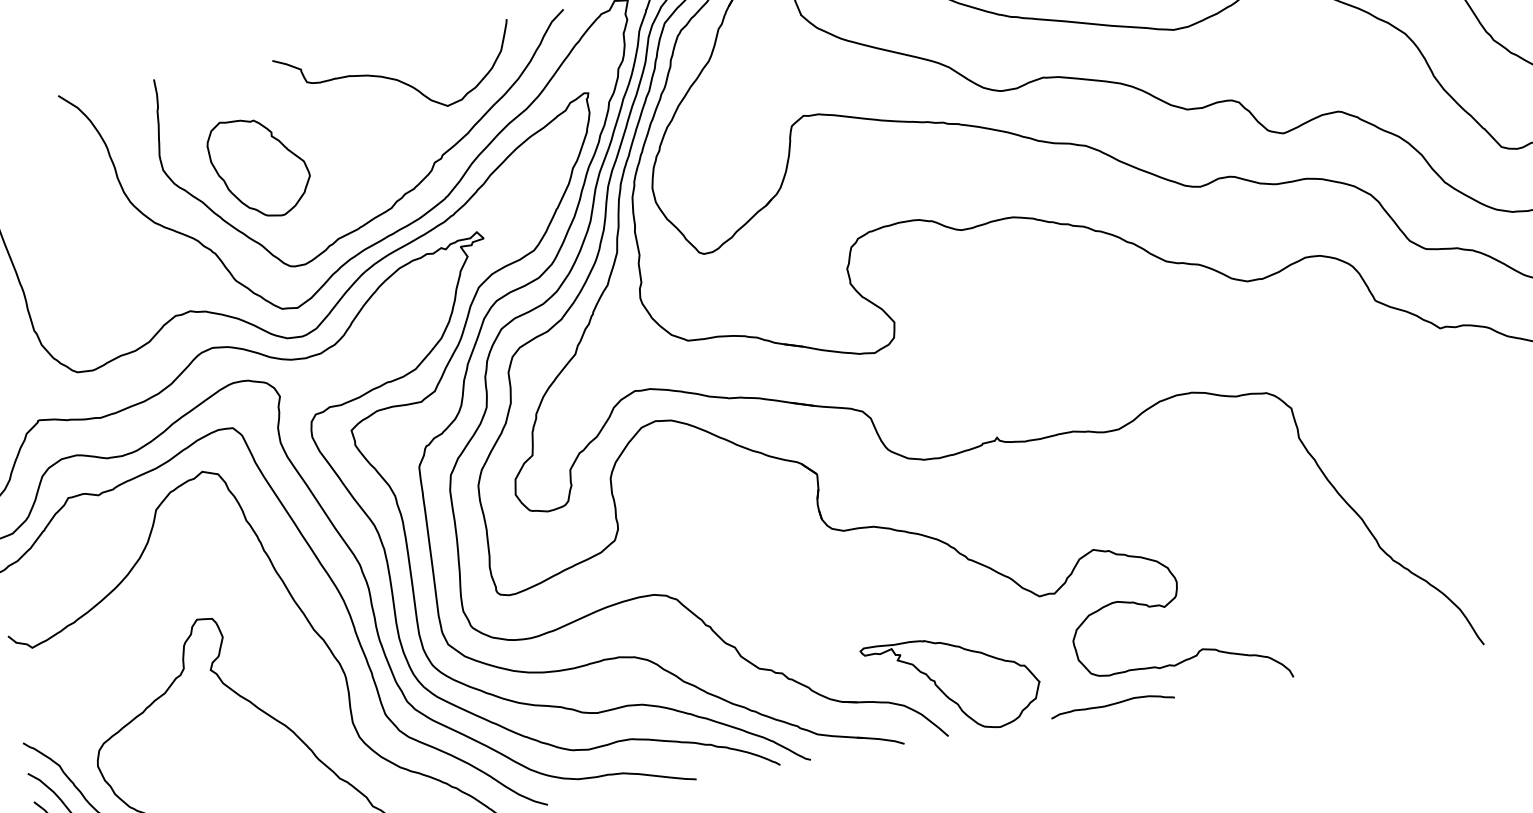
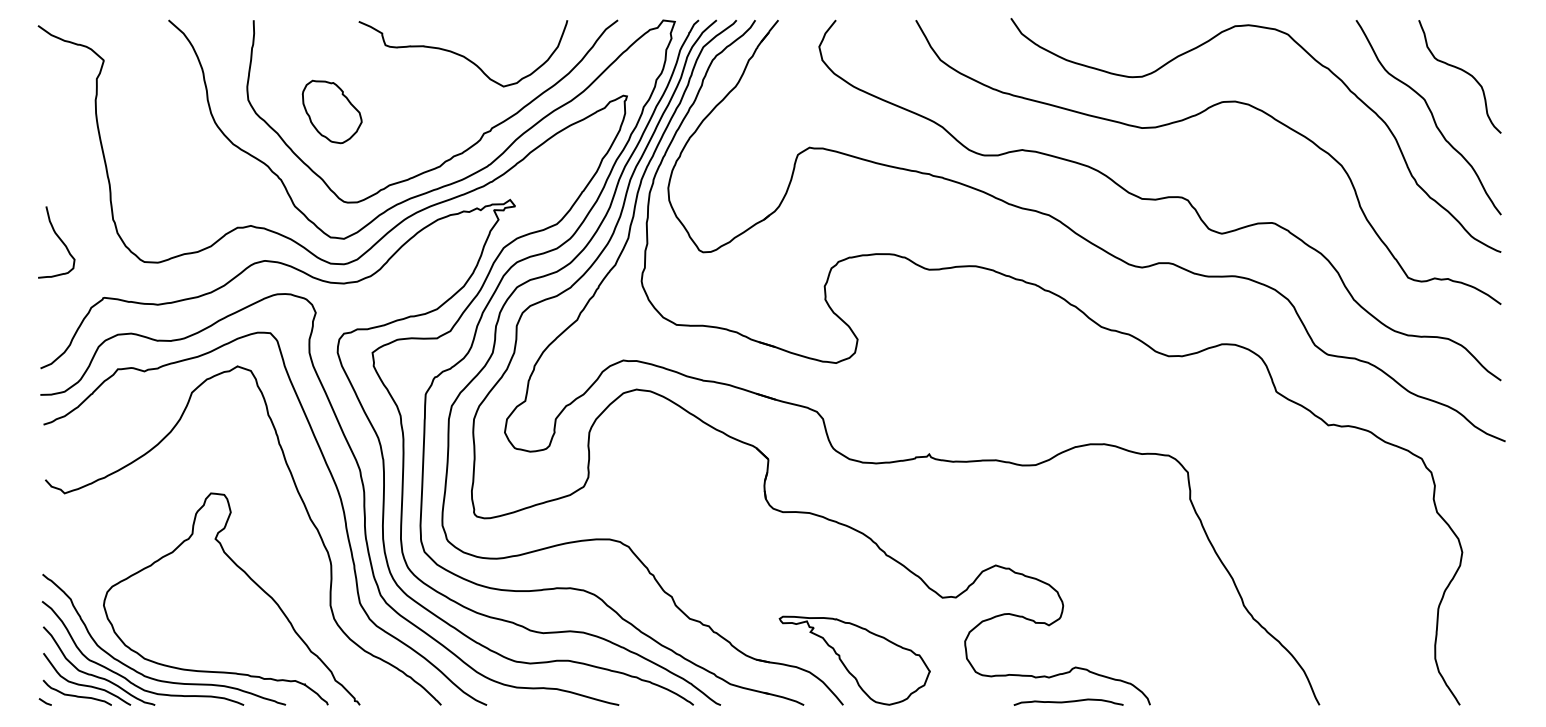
part: (260, 166) -> (332, 111), size x0.7
curve: (1112, 704) -> (1068, 701), moved

